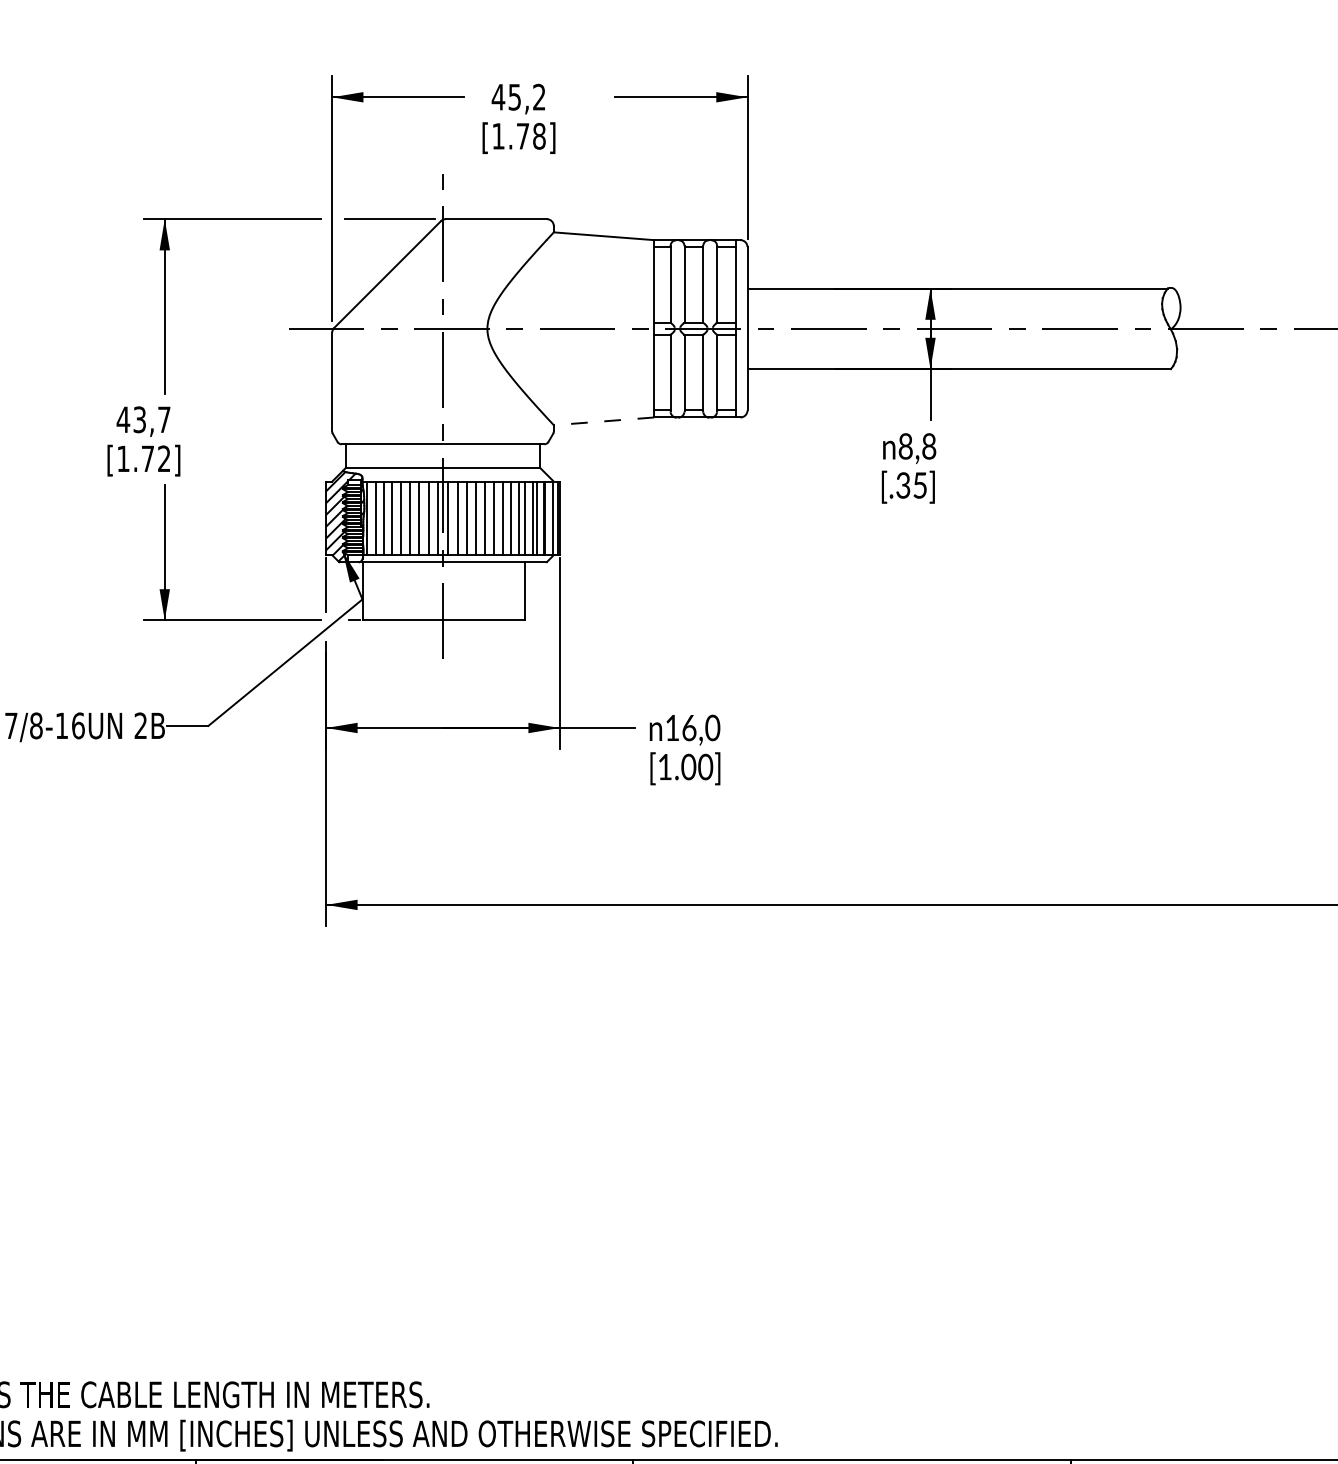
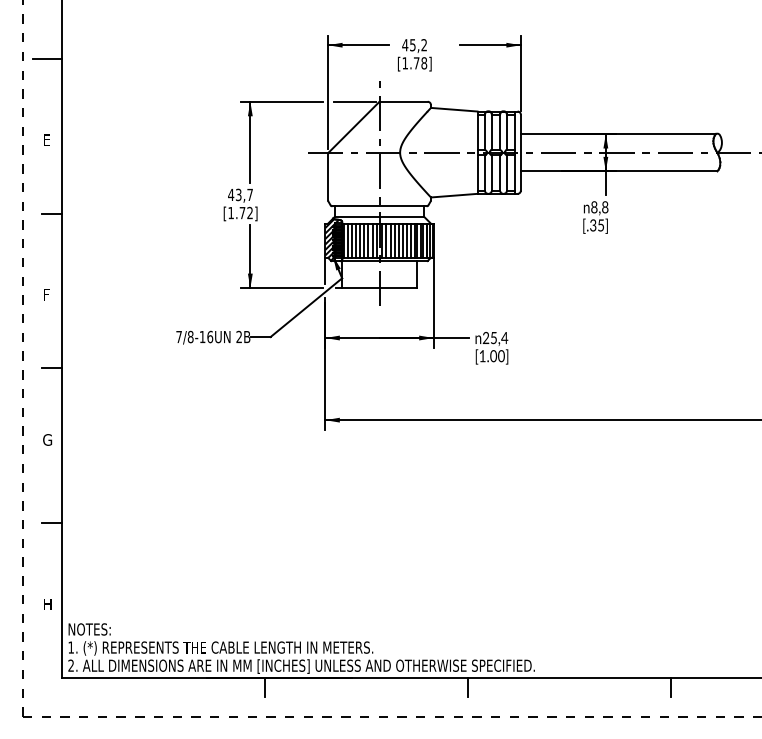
line: (602, 420) -> (453, 195), dashed -> solid
text: (692, 726) -> (495, 337), 16,0 -> 25,4

